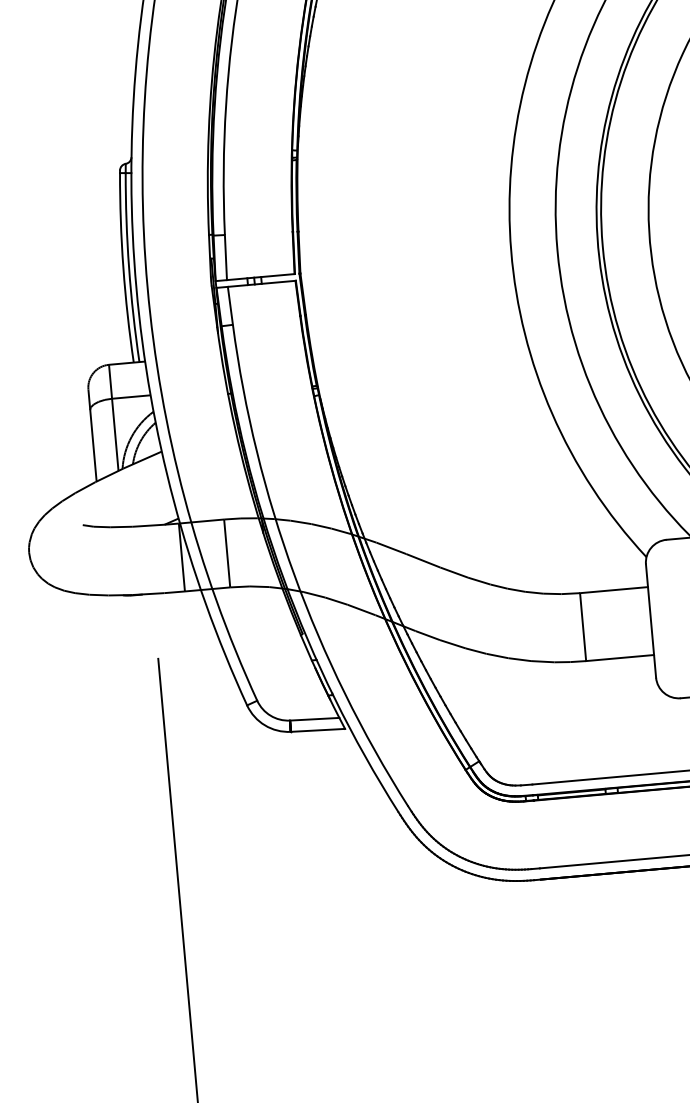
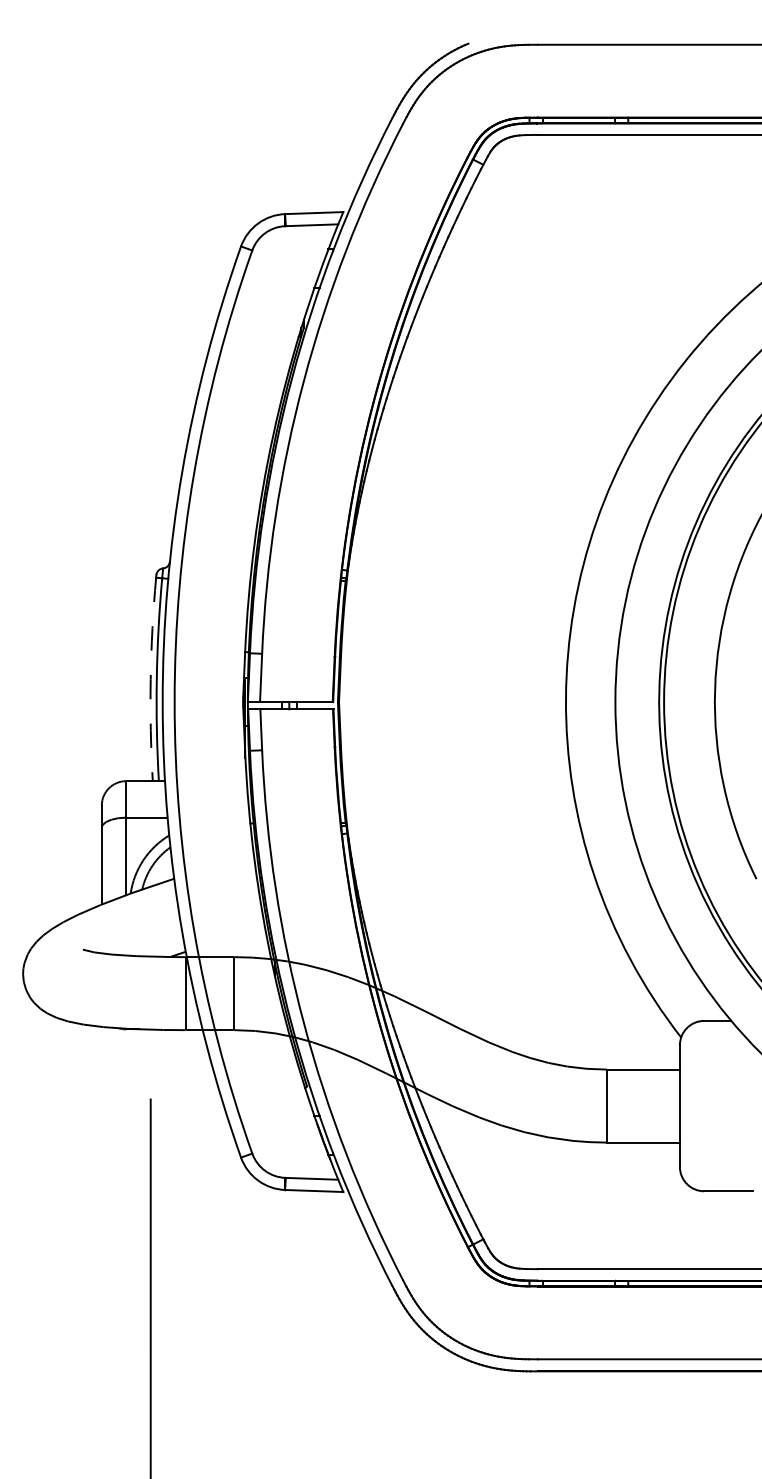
arc: (123, 268) -> (150, 679), solid -> dashed

